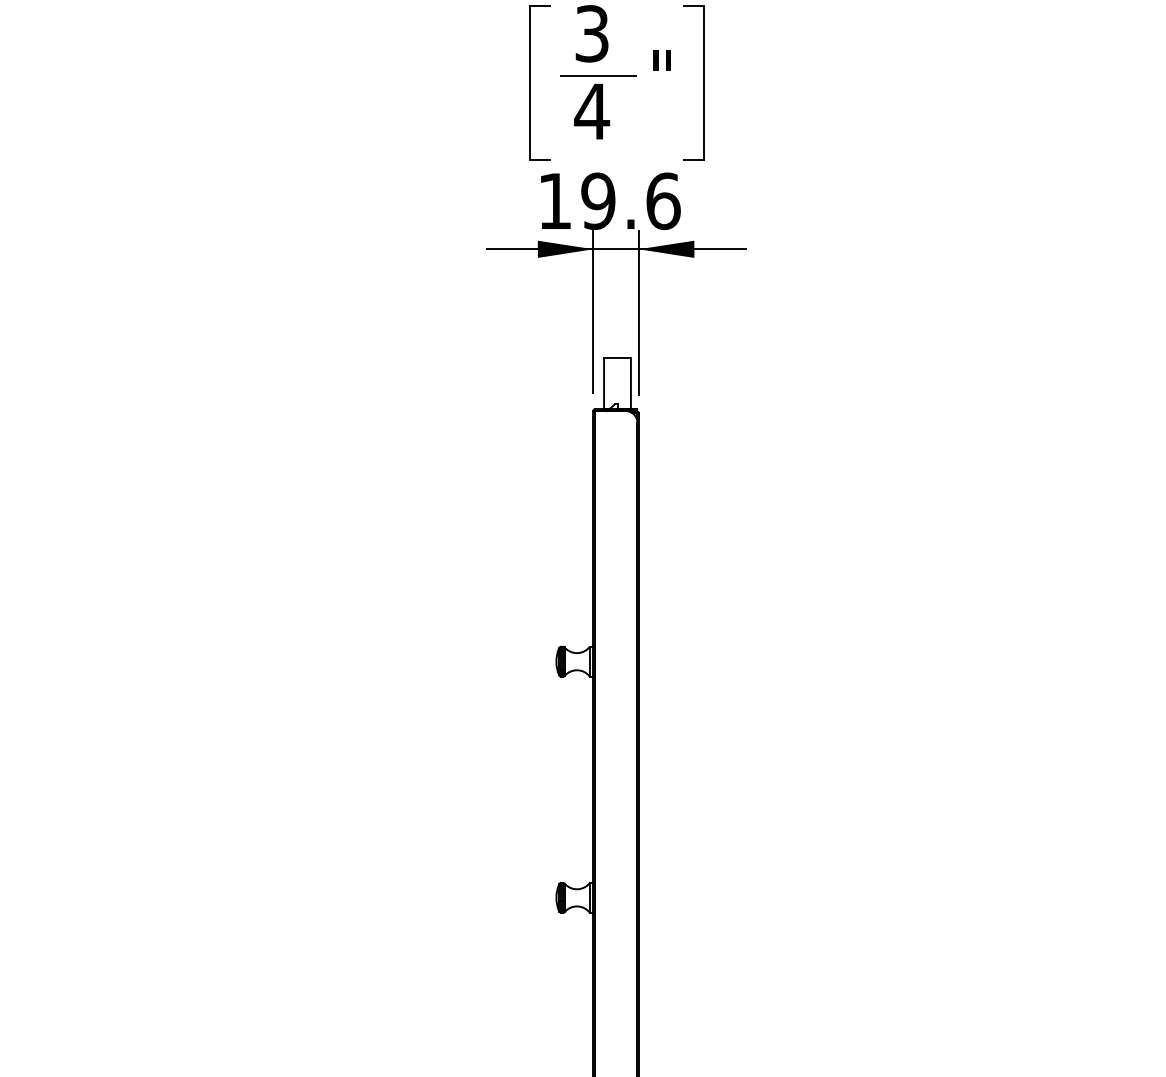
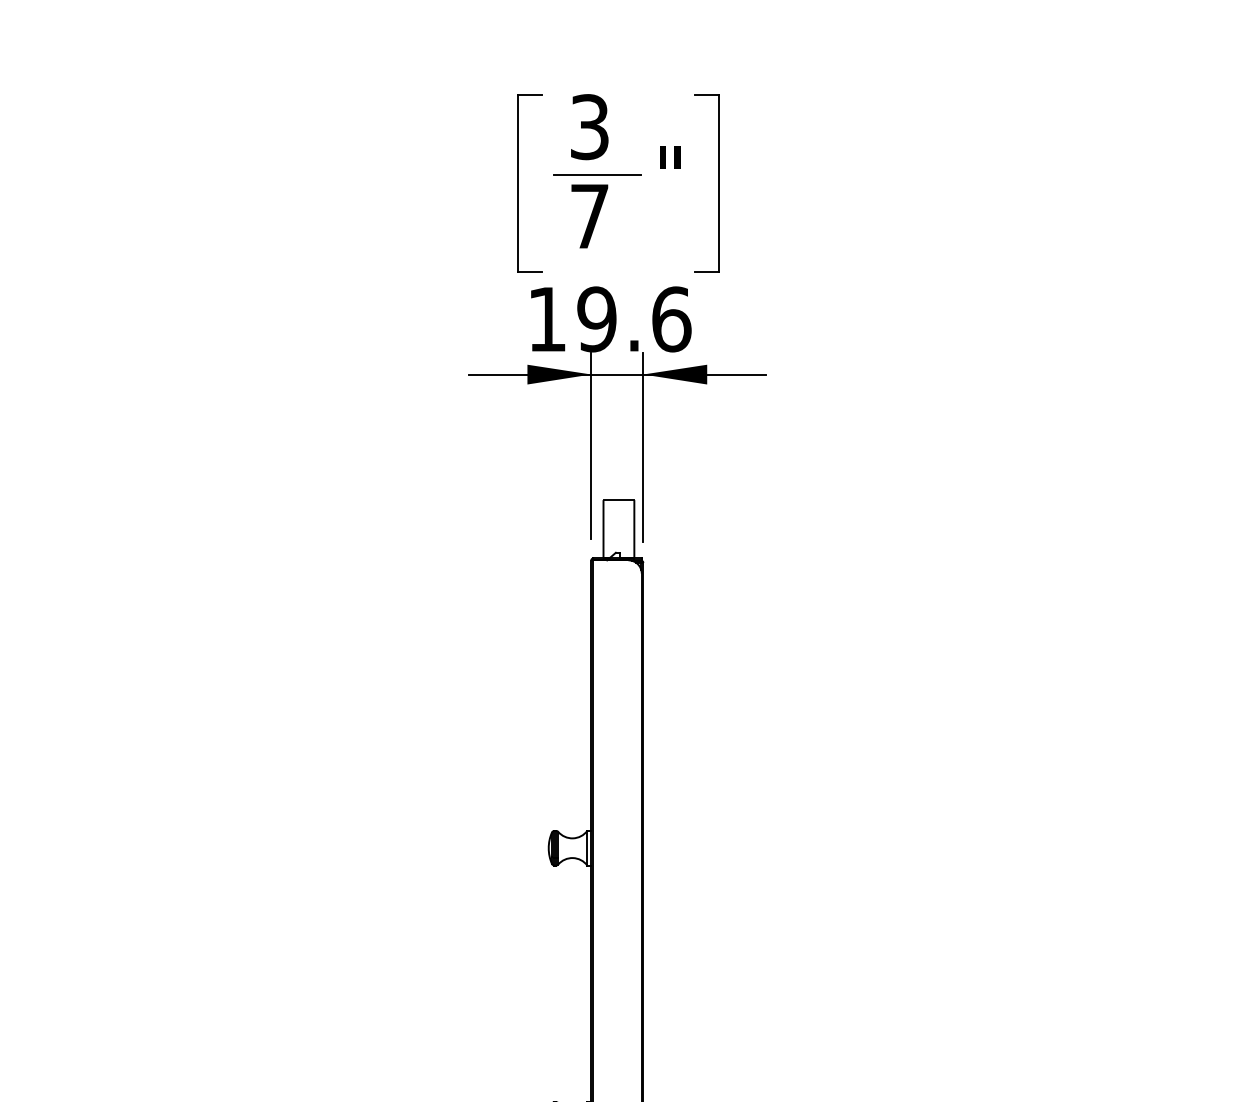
text: (592, 111) -> (590, 216), 4 -> 7

